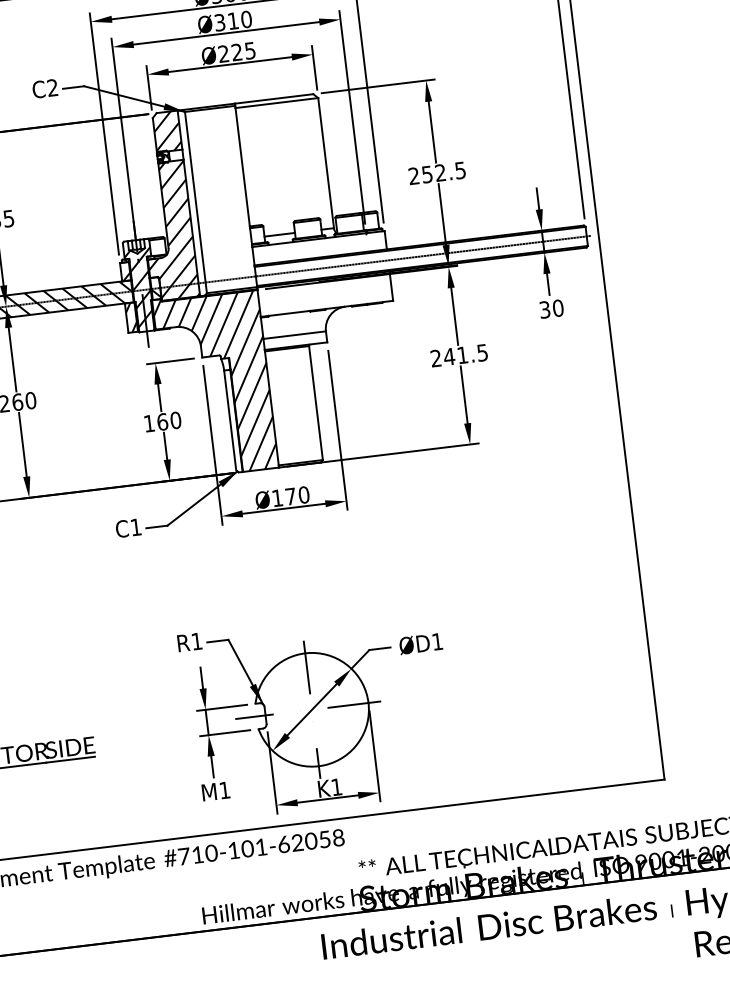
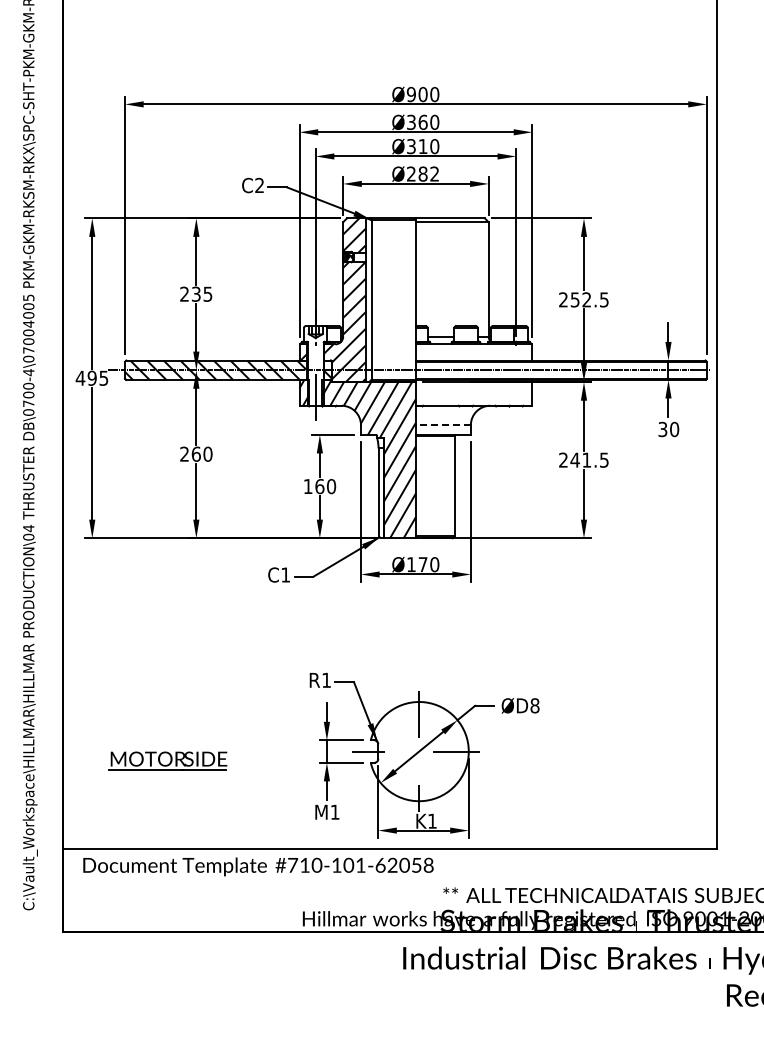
text: (243, 50) -> (428, 173), Ø225 -> Ø282
hatch: (141, 289) -> (315, 369), removed
line: (293, 335) -> (442, 425), solid -> dashed
text: (436, 641) -> (534, 705), ØD1 -> ØD8

